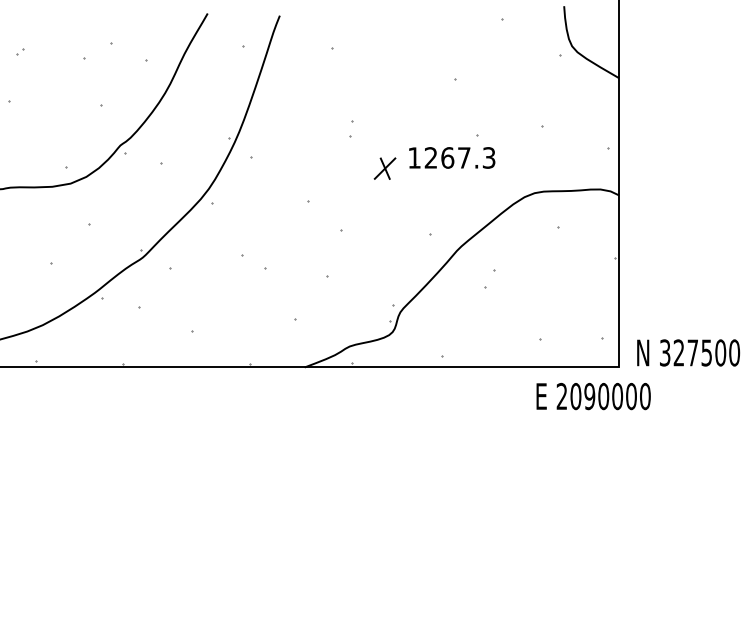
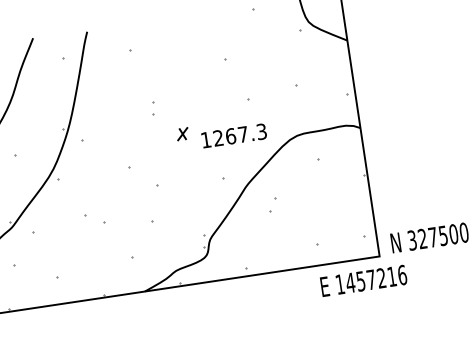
part: (452, 157) -> (234, 135), moved
part: (384, 168) -> (182, 134), size x0.7
text: (603, 396) -> (371, 279), 2090000 -> 1457216

